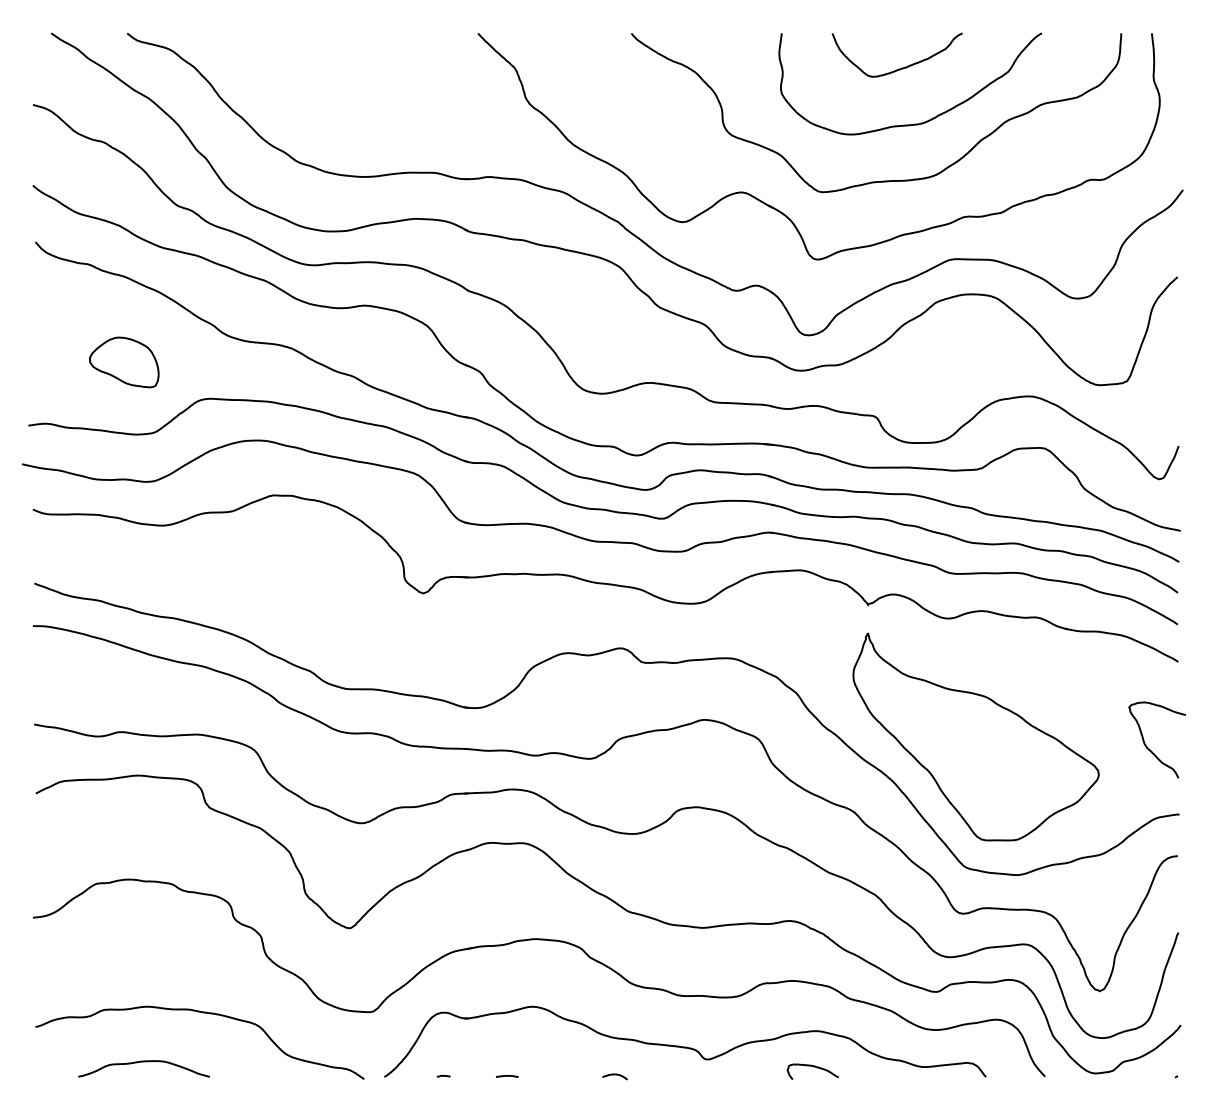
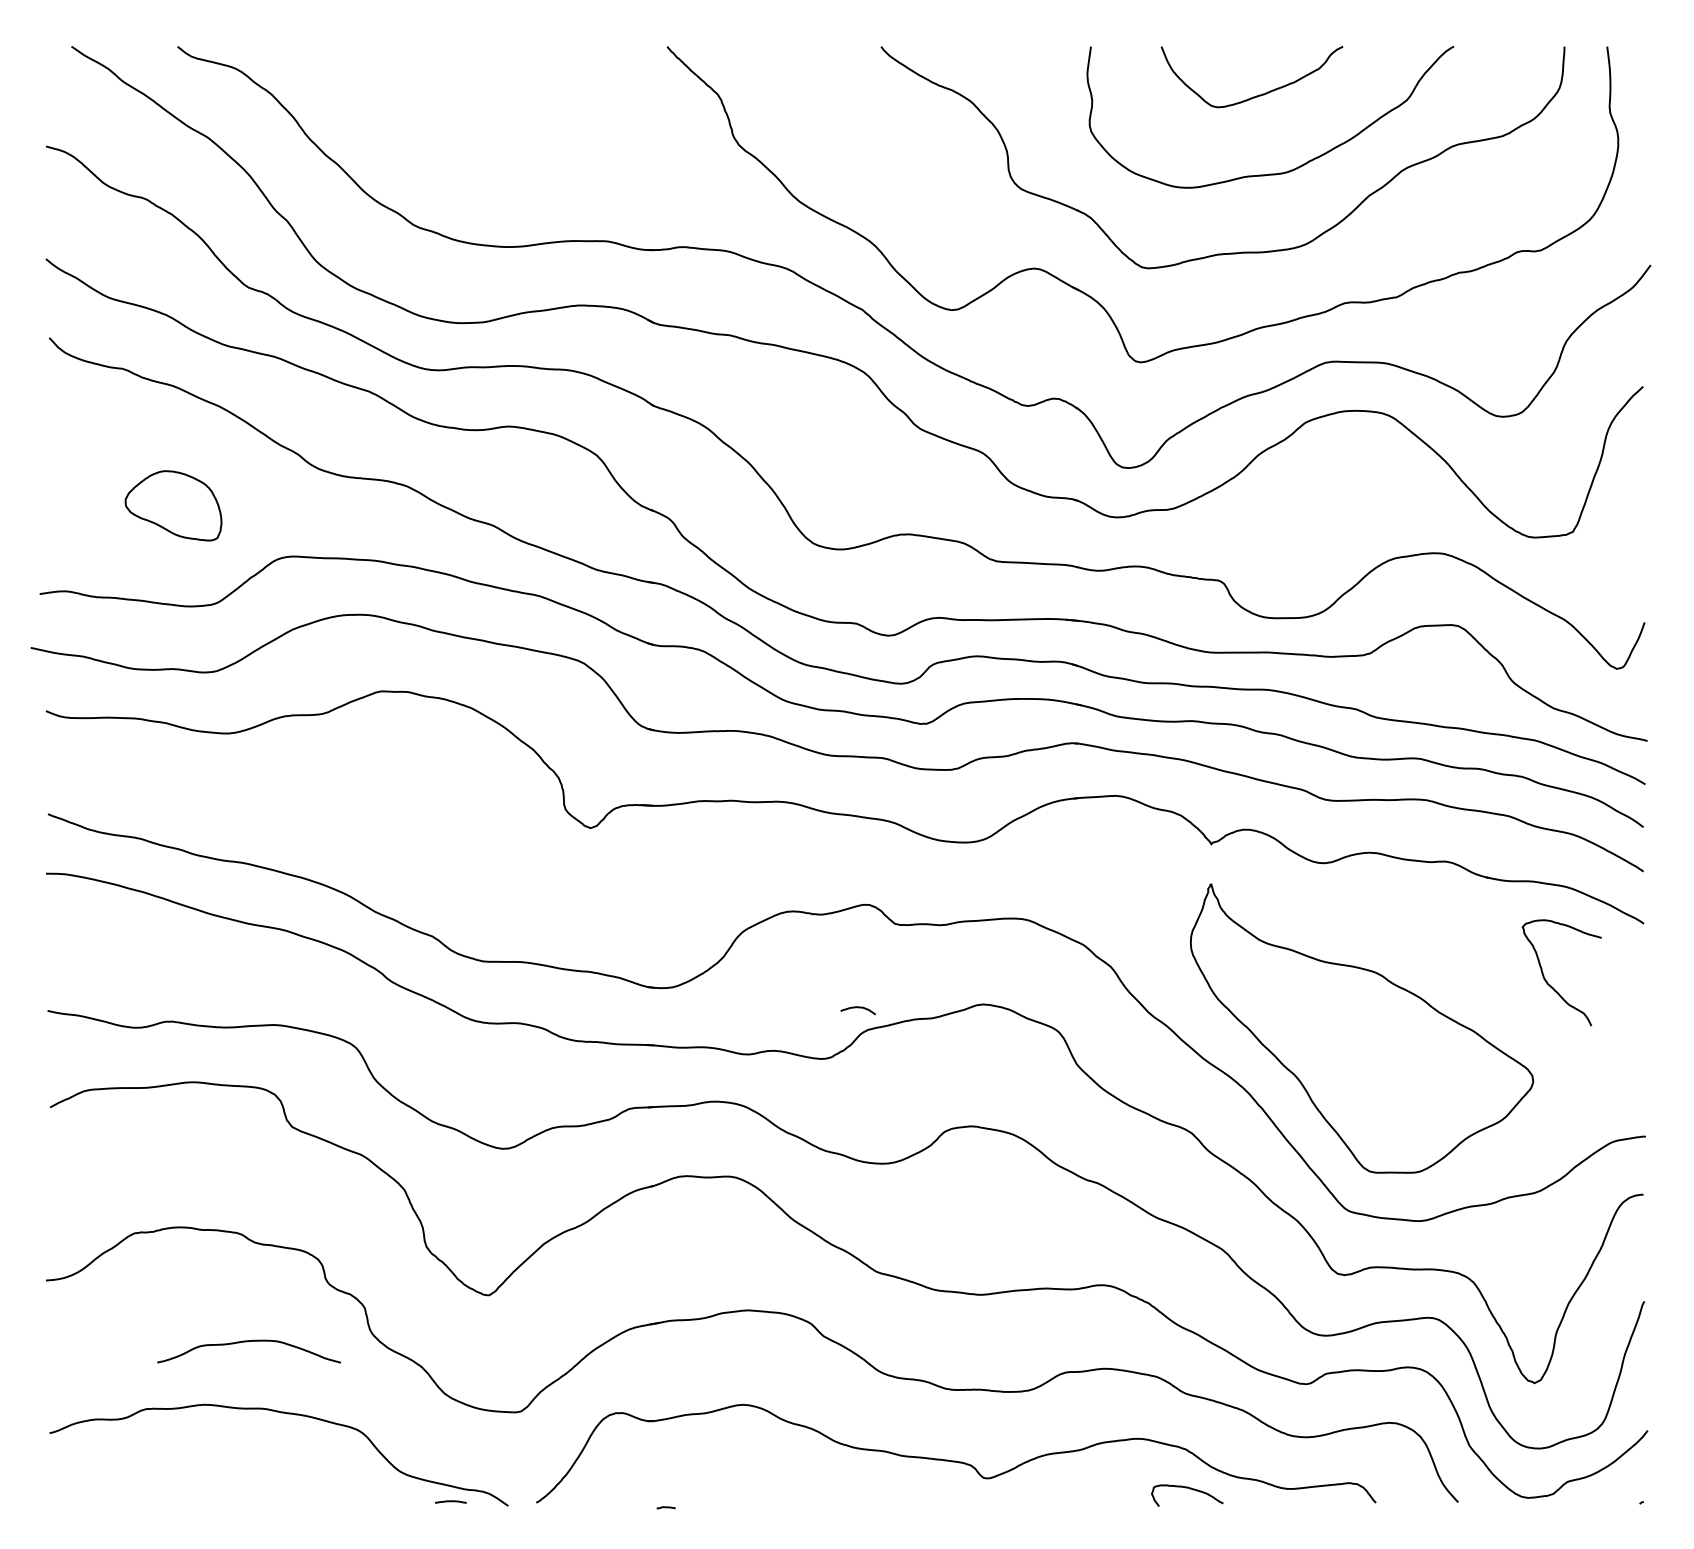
curve: (1147, 747) -> (1548, 982), moved
curve: (143, 1062) -> (248, 1342), moved
curve: (814, 1067) -> (1189, 1489), moved
curve: (614, 1075) -> (857, 1008), moved
line: (443, 1076) -> (665, 1507), moved
line: (507, 1076) -> (450, 1501), moved

